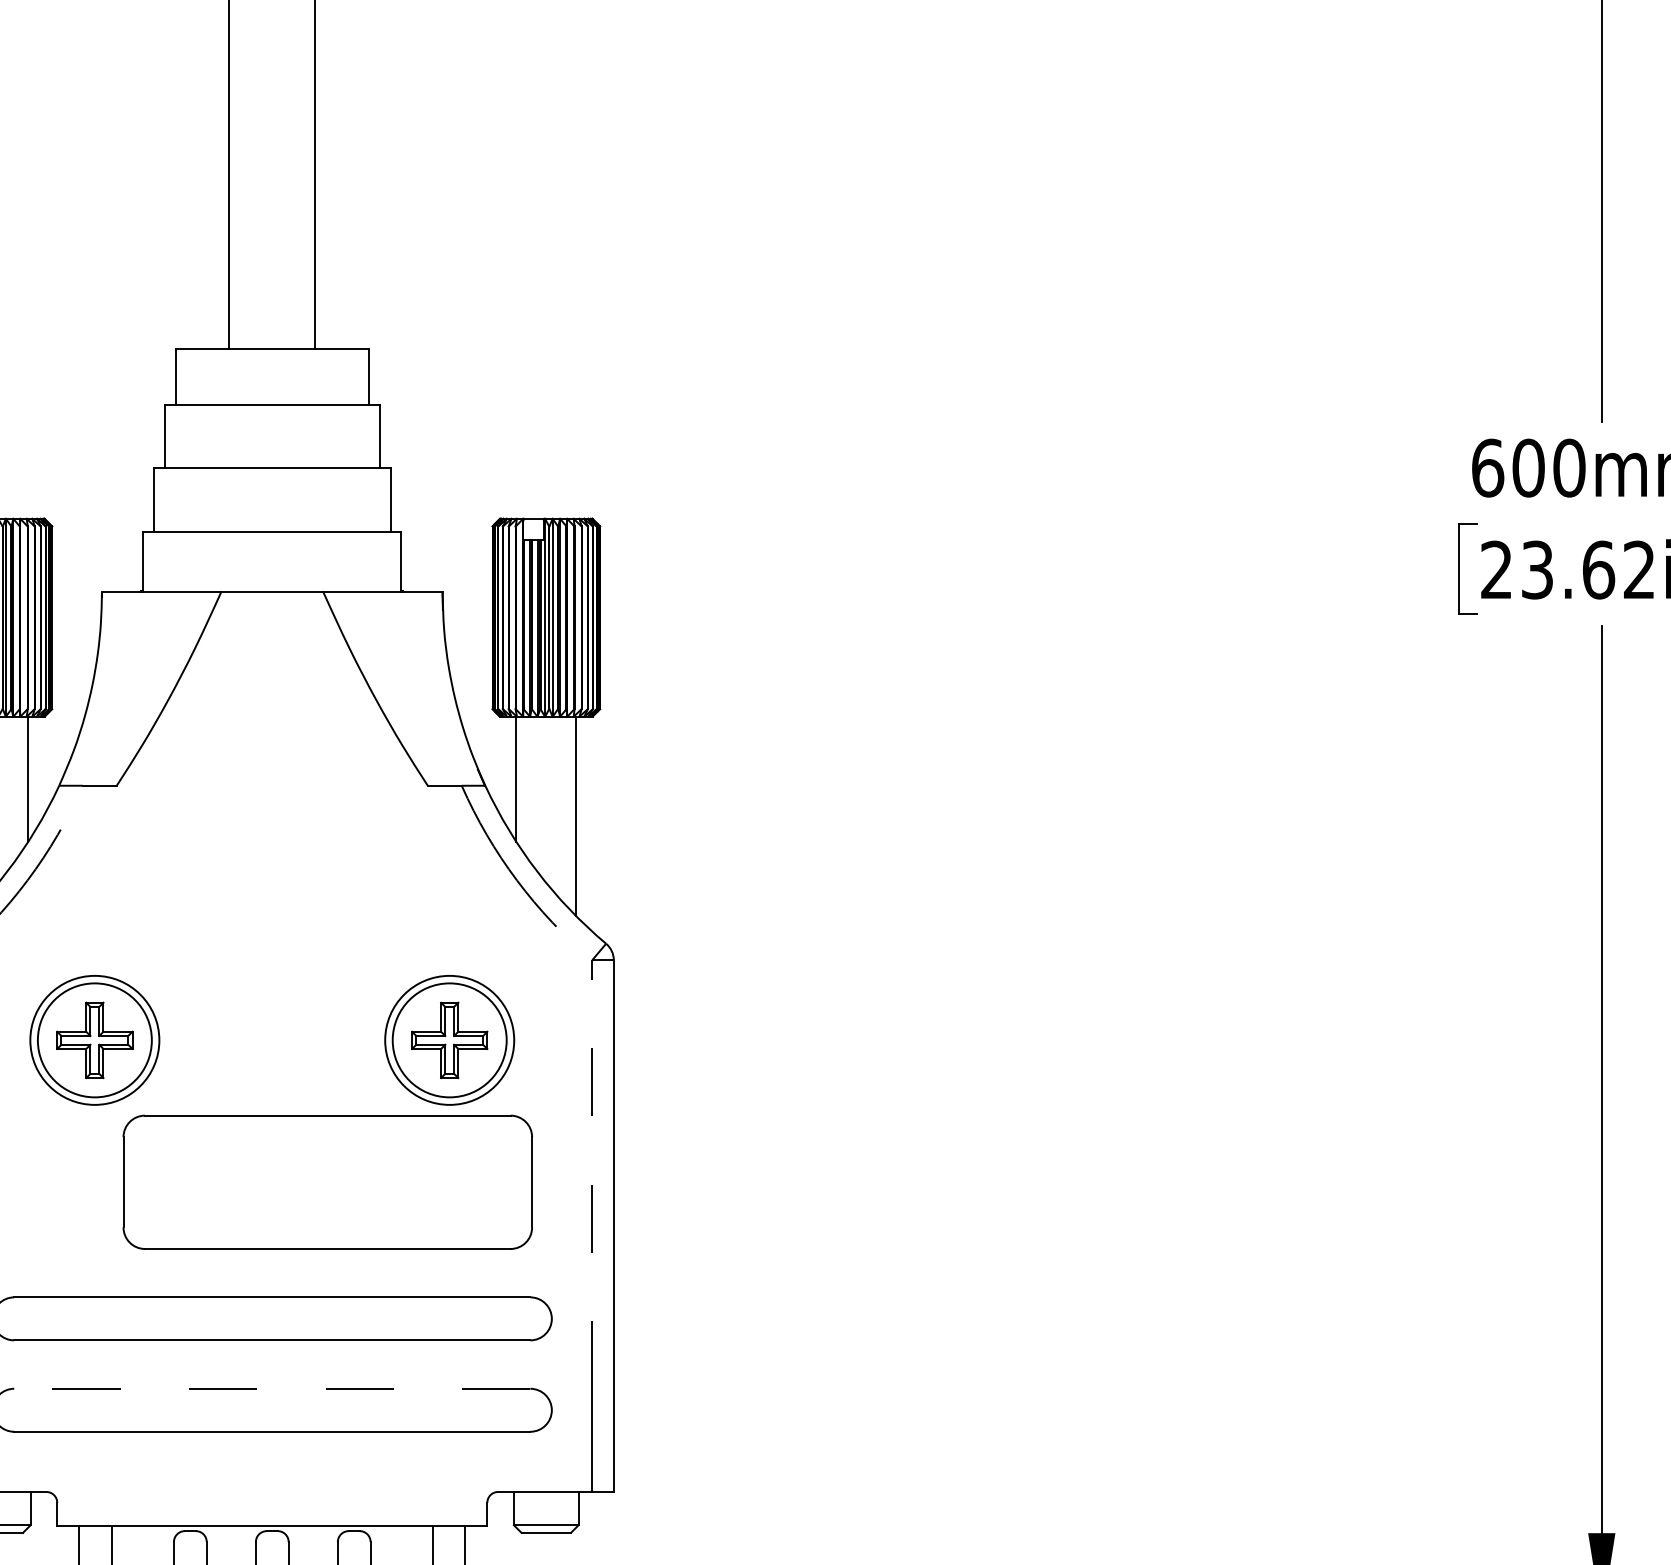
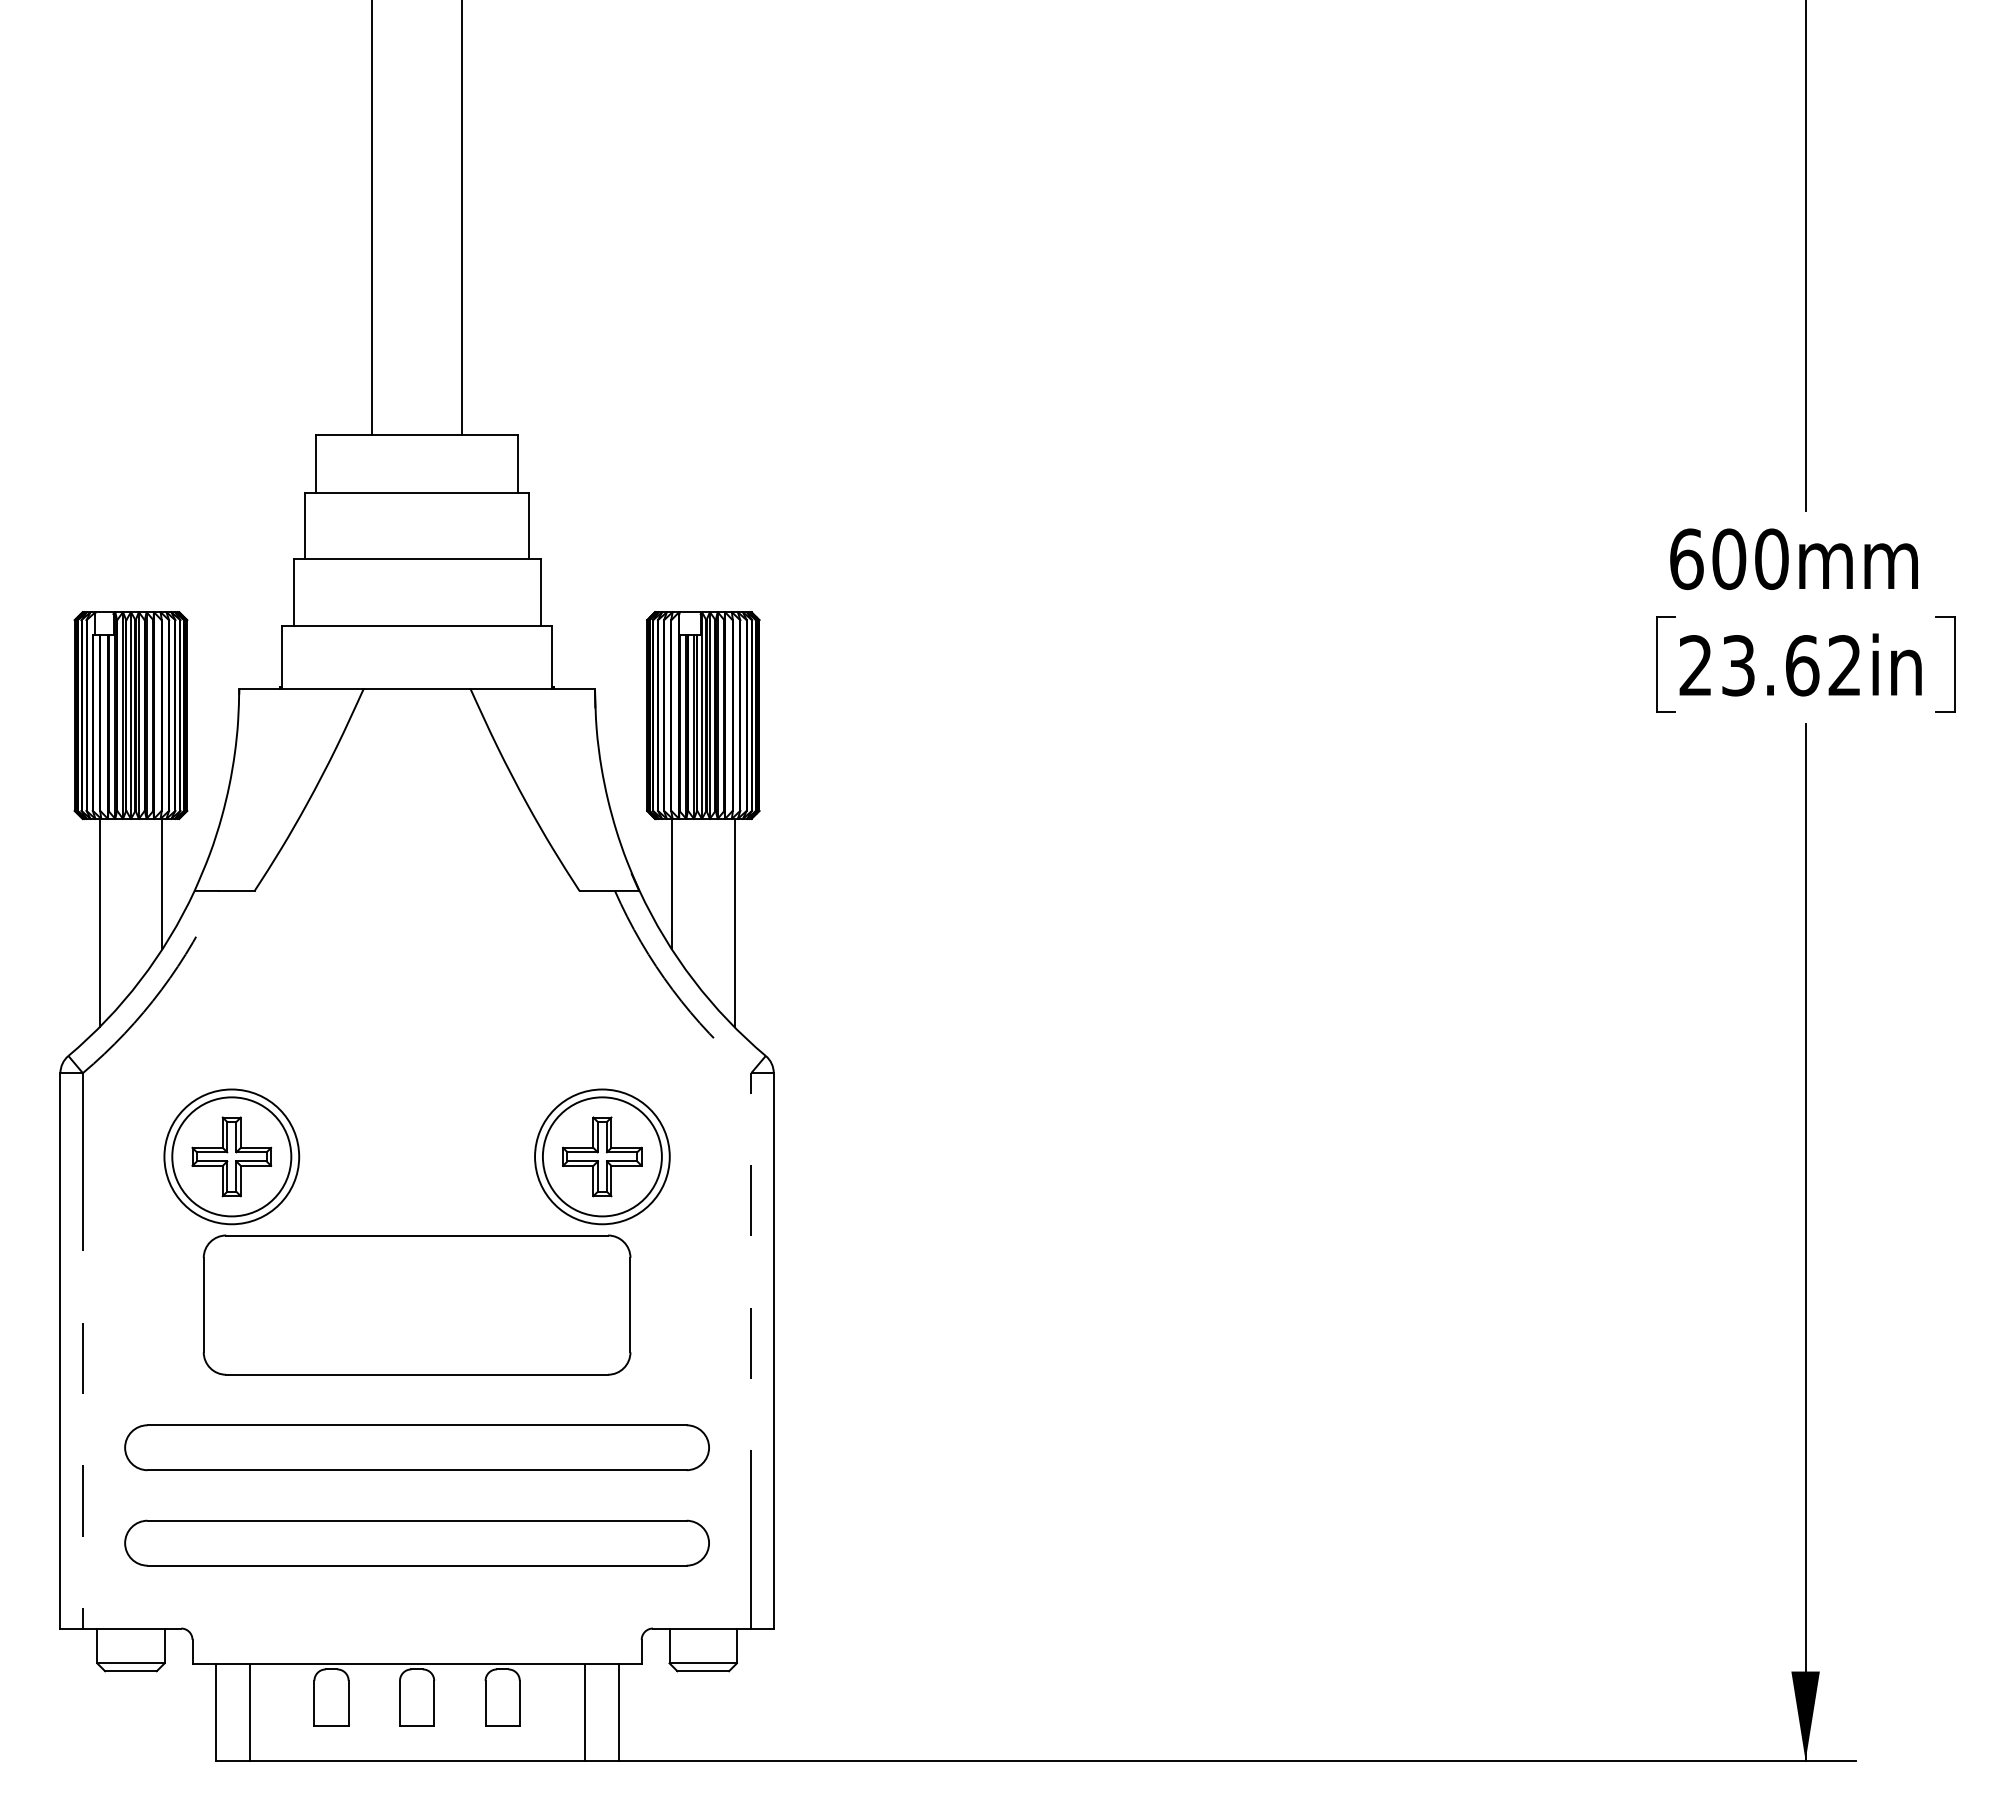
part: (327, 1181) -> (416, 1304), moved
line: (272, 1388) -> (417, 1520), dashed -> solid

